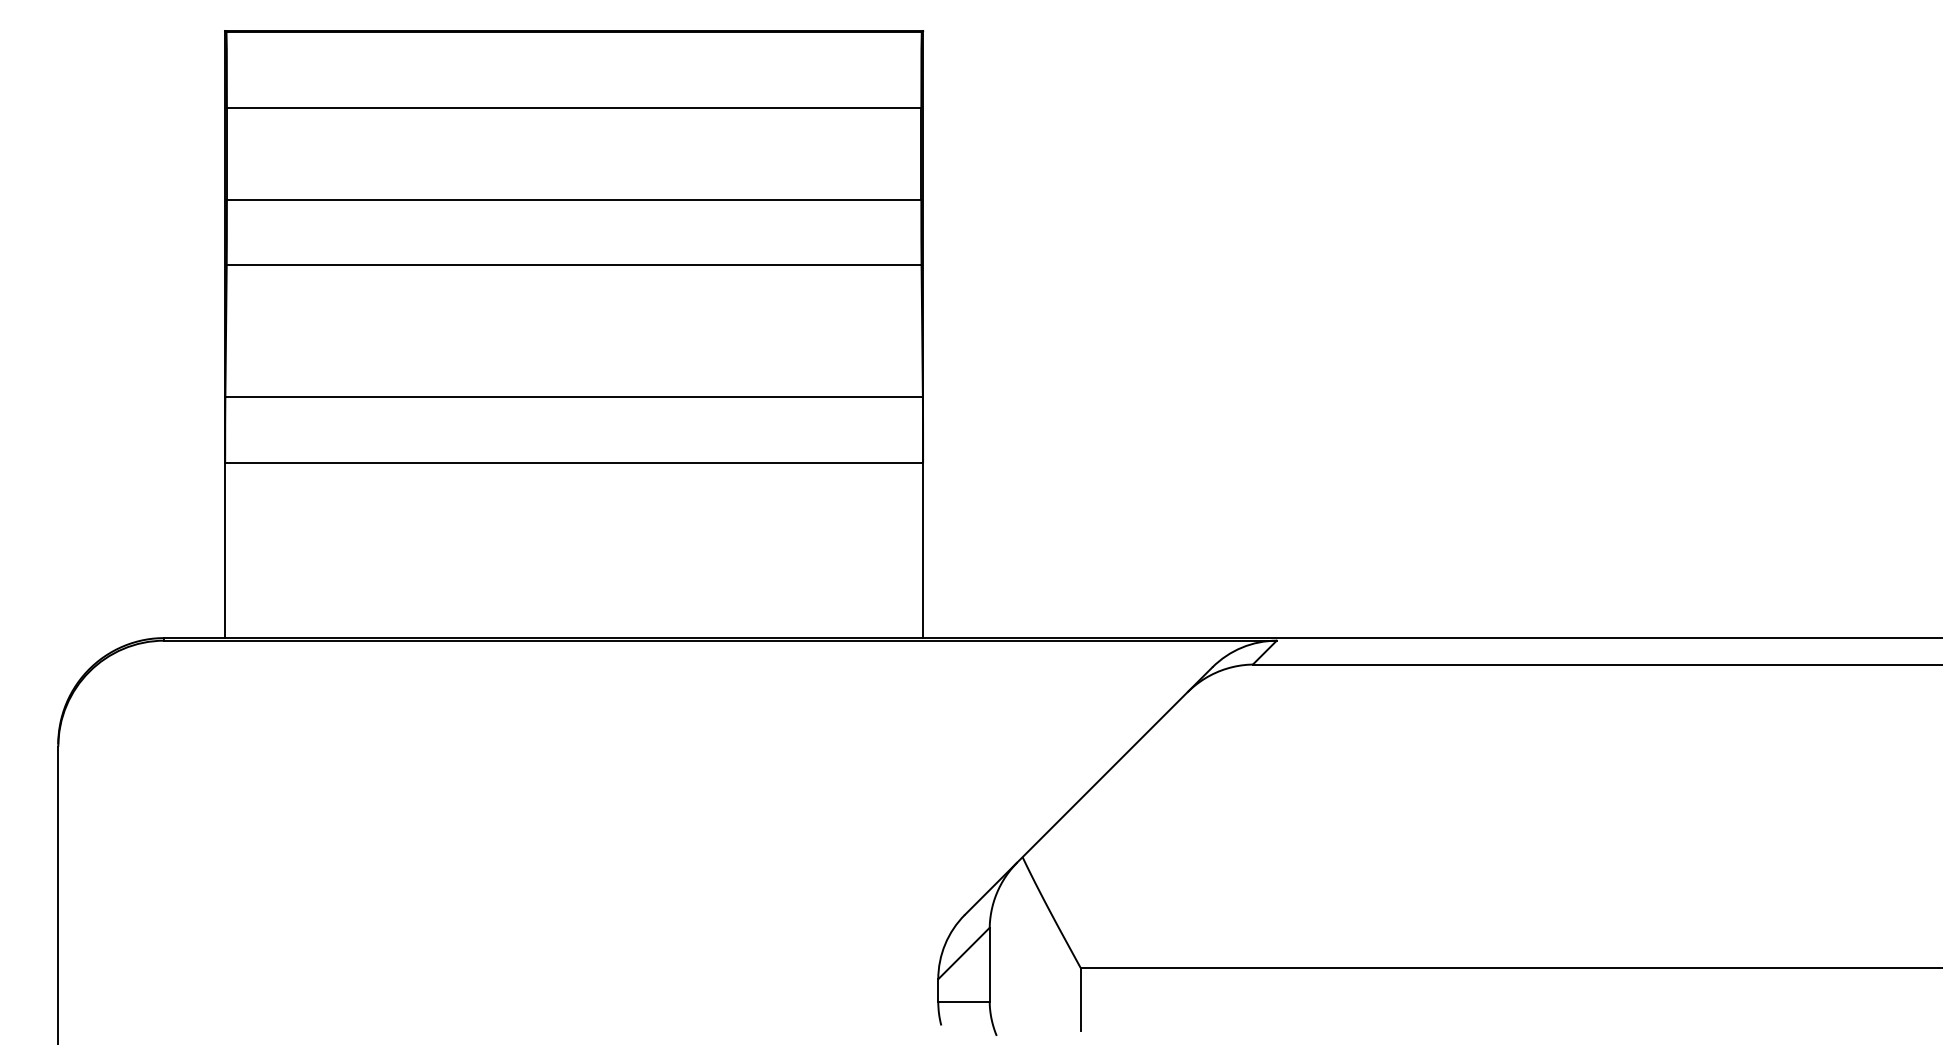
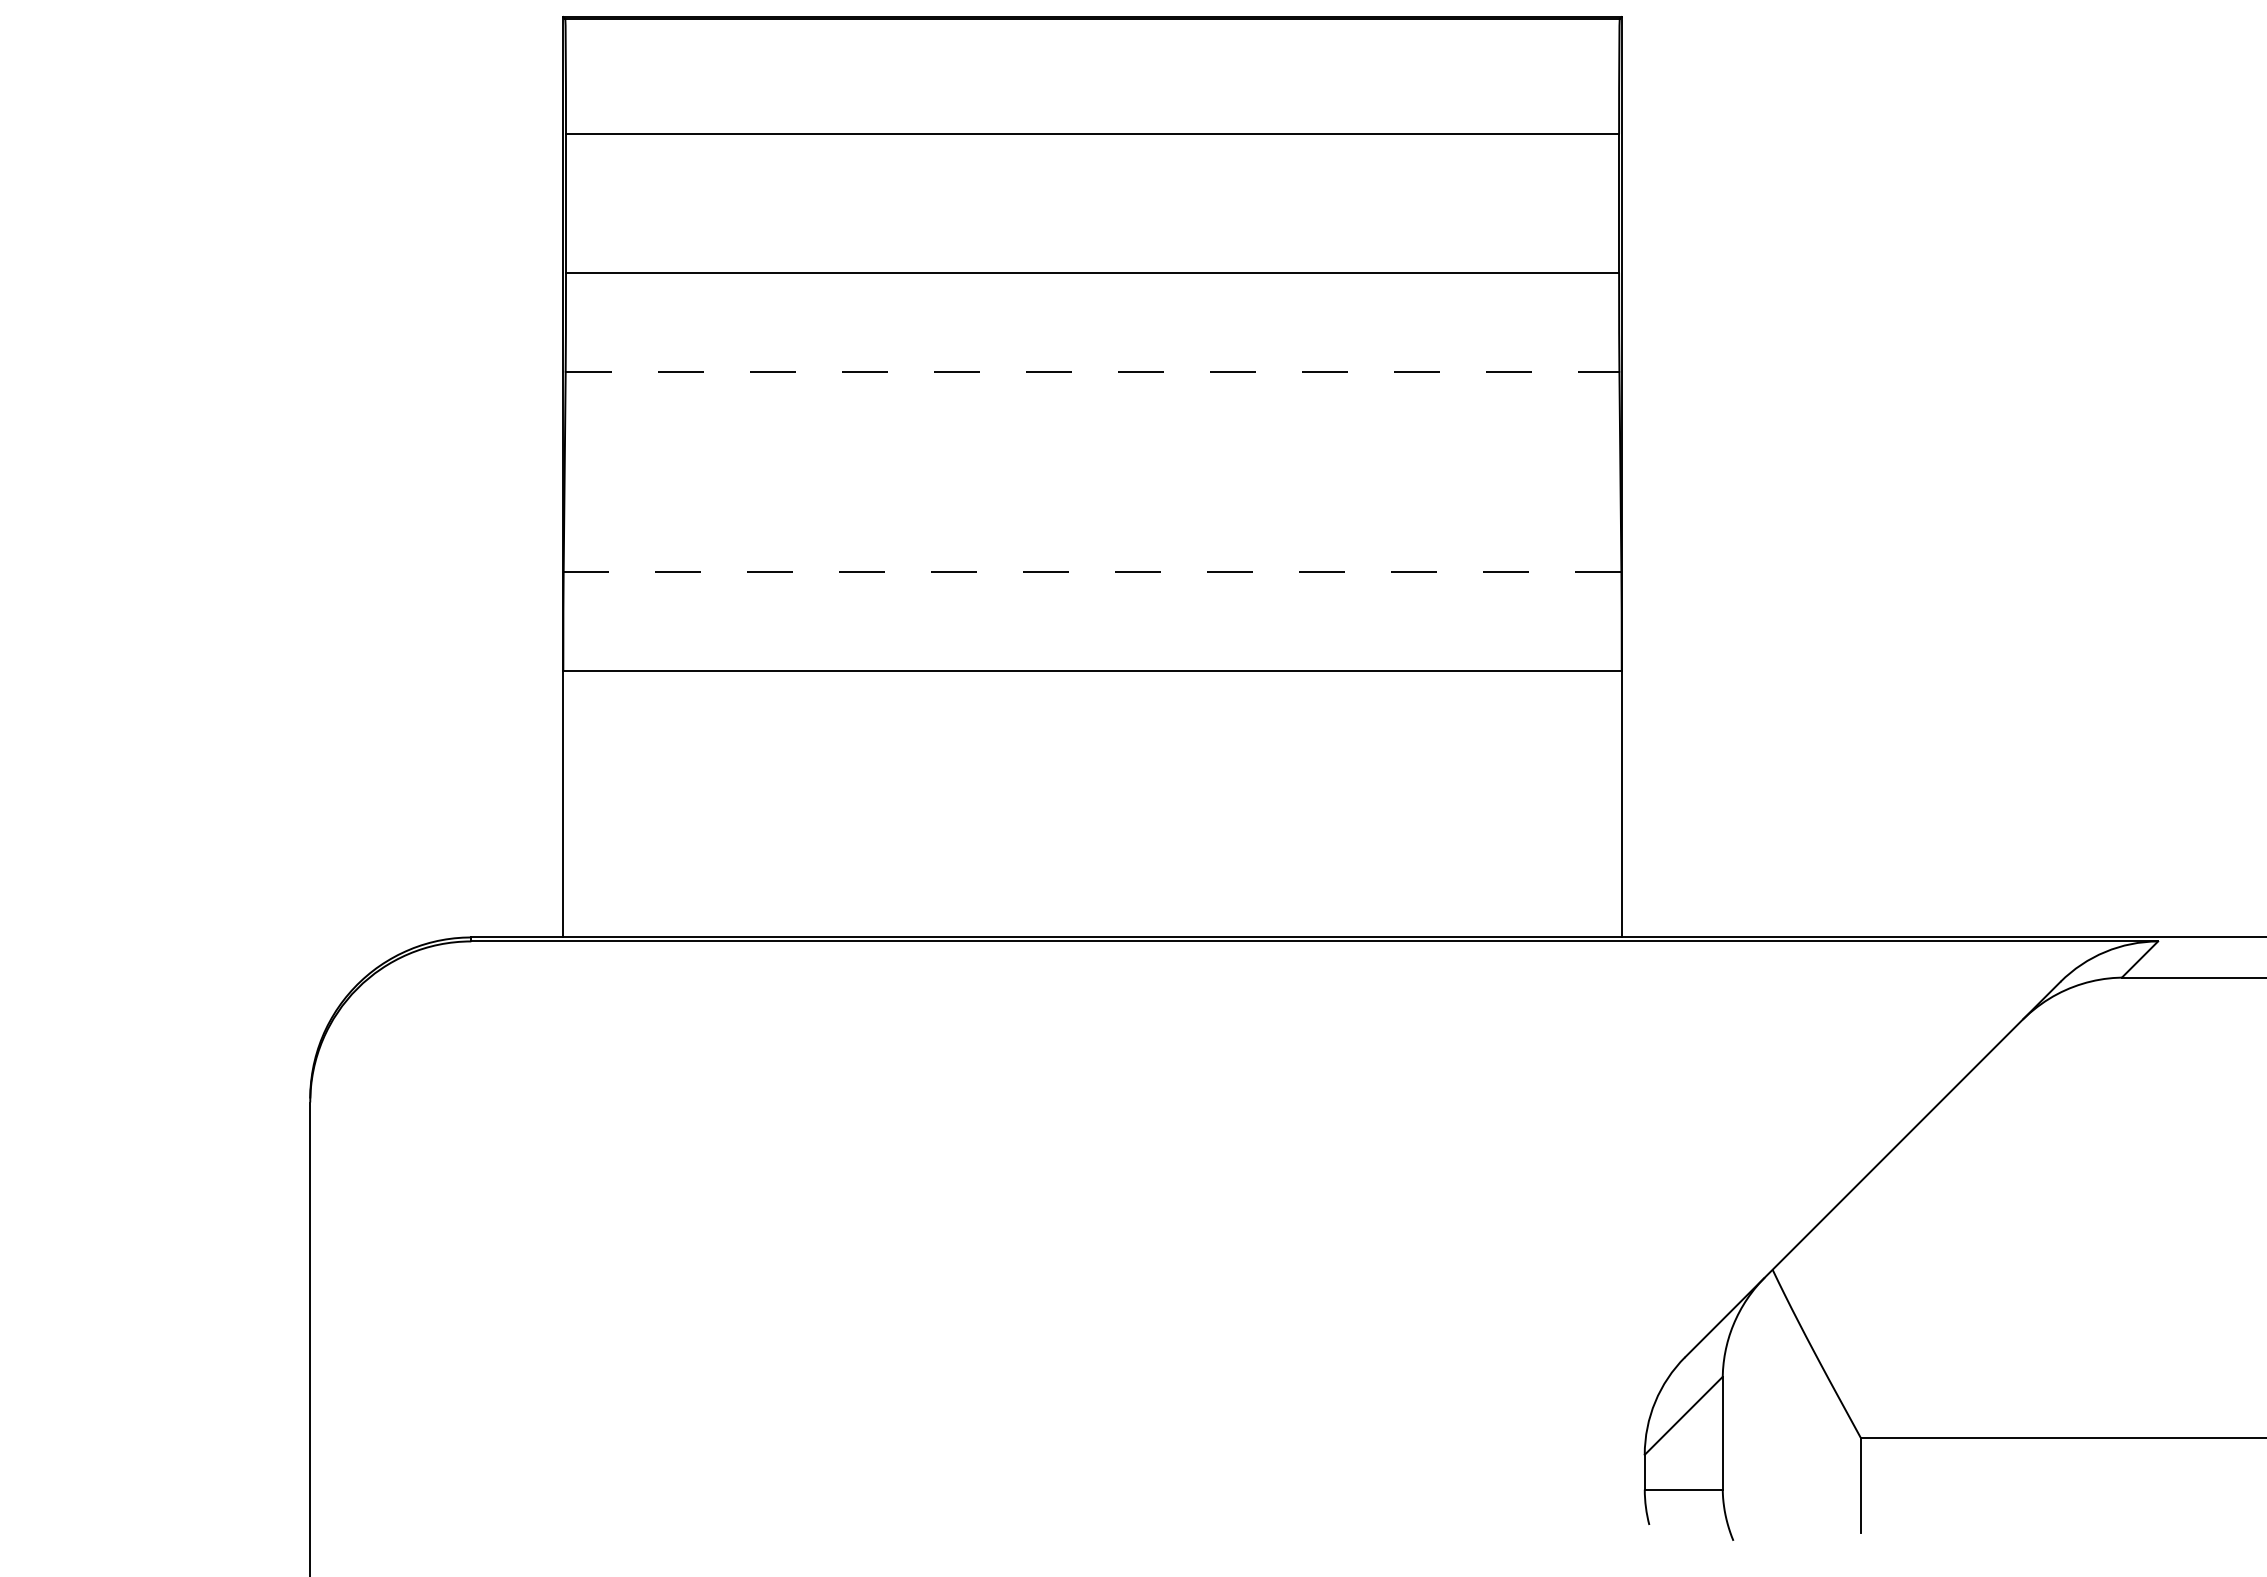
line: (574, 265) -> (1093, 372), solid -> dashed
line: (574, 396) -> (1093, 571), solid -> dashed

